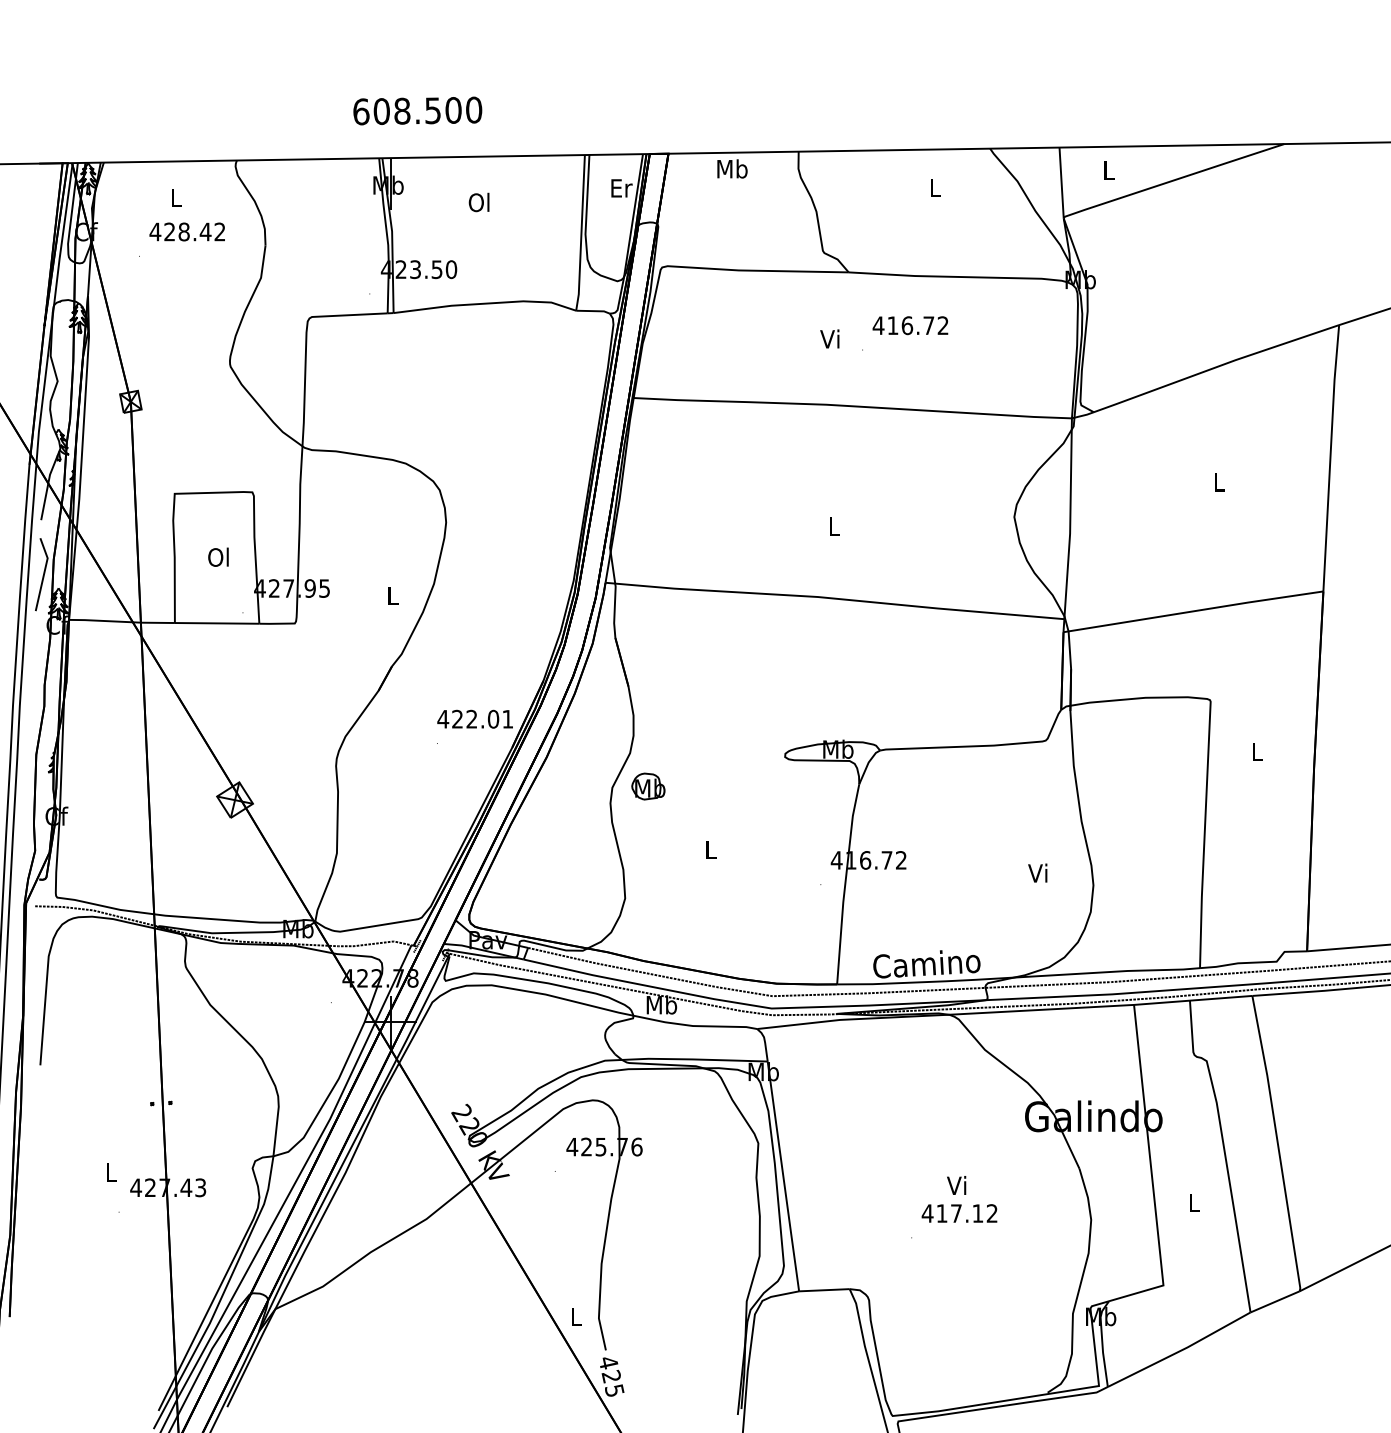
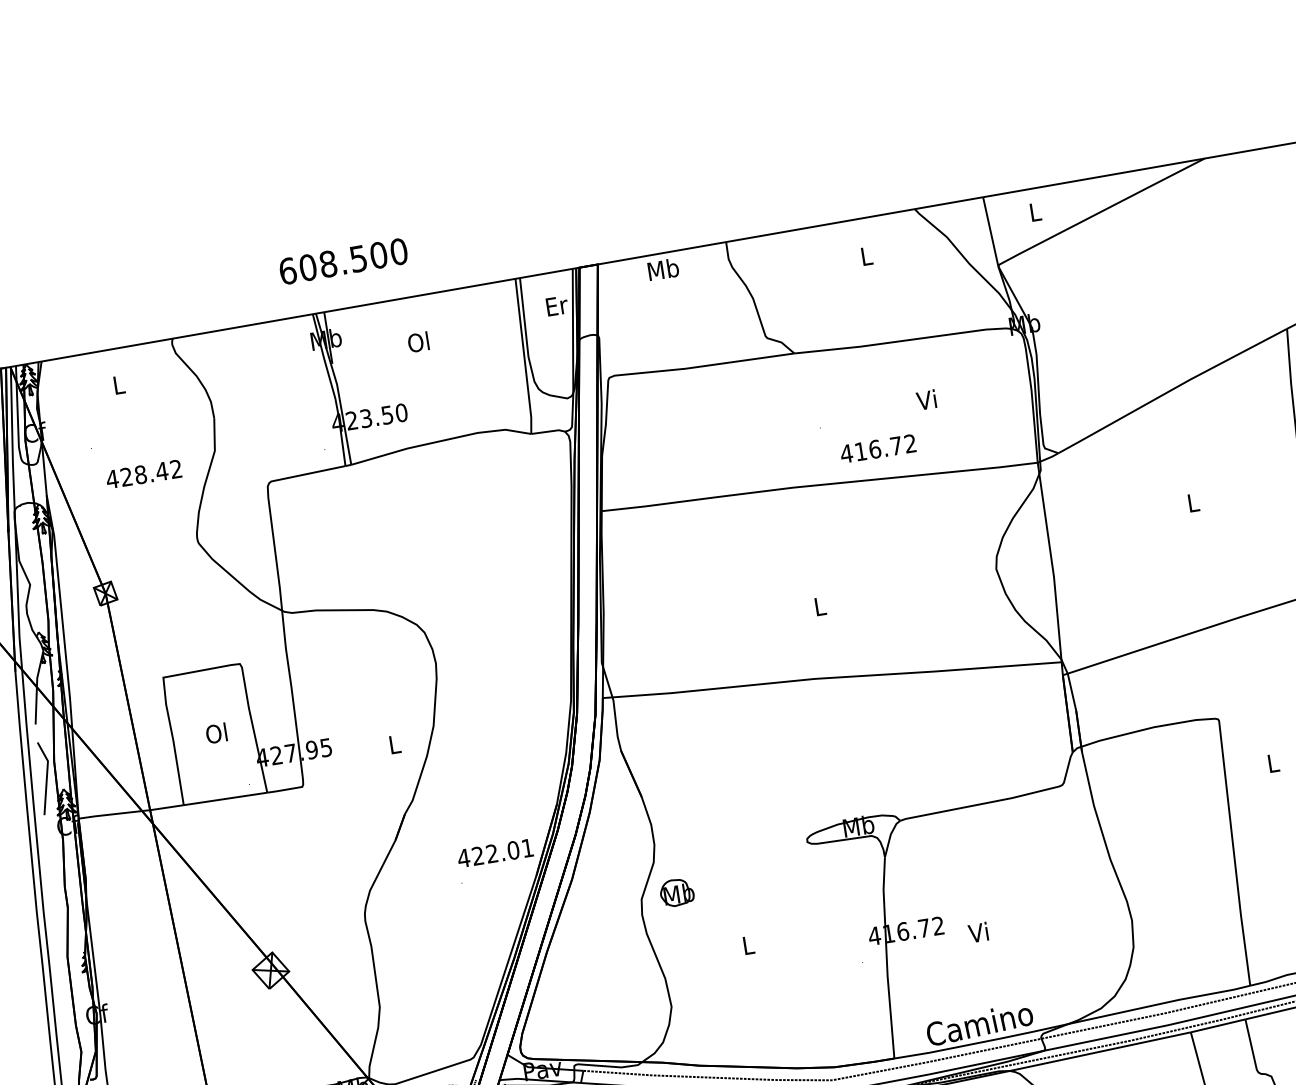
text: (186, 231) -> (143, 473), moved
text: (910, 325) -> (878, 448), moved
text: (829, 338) -> (926, 399), moved
text: (1037, 872) -> (977, 931), moved

